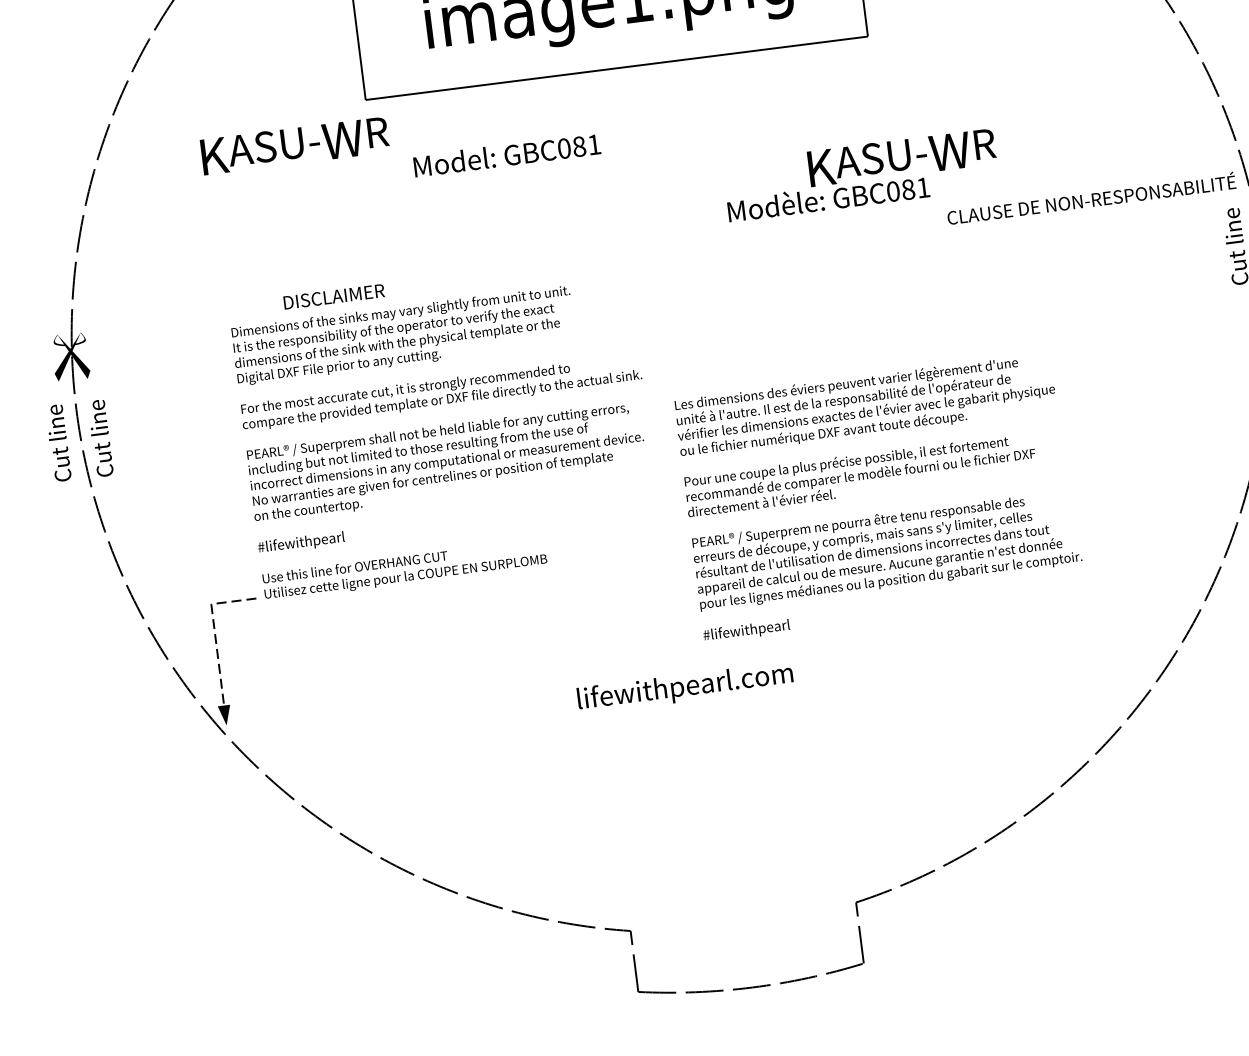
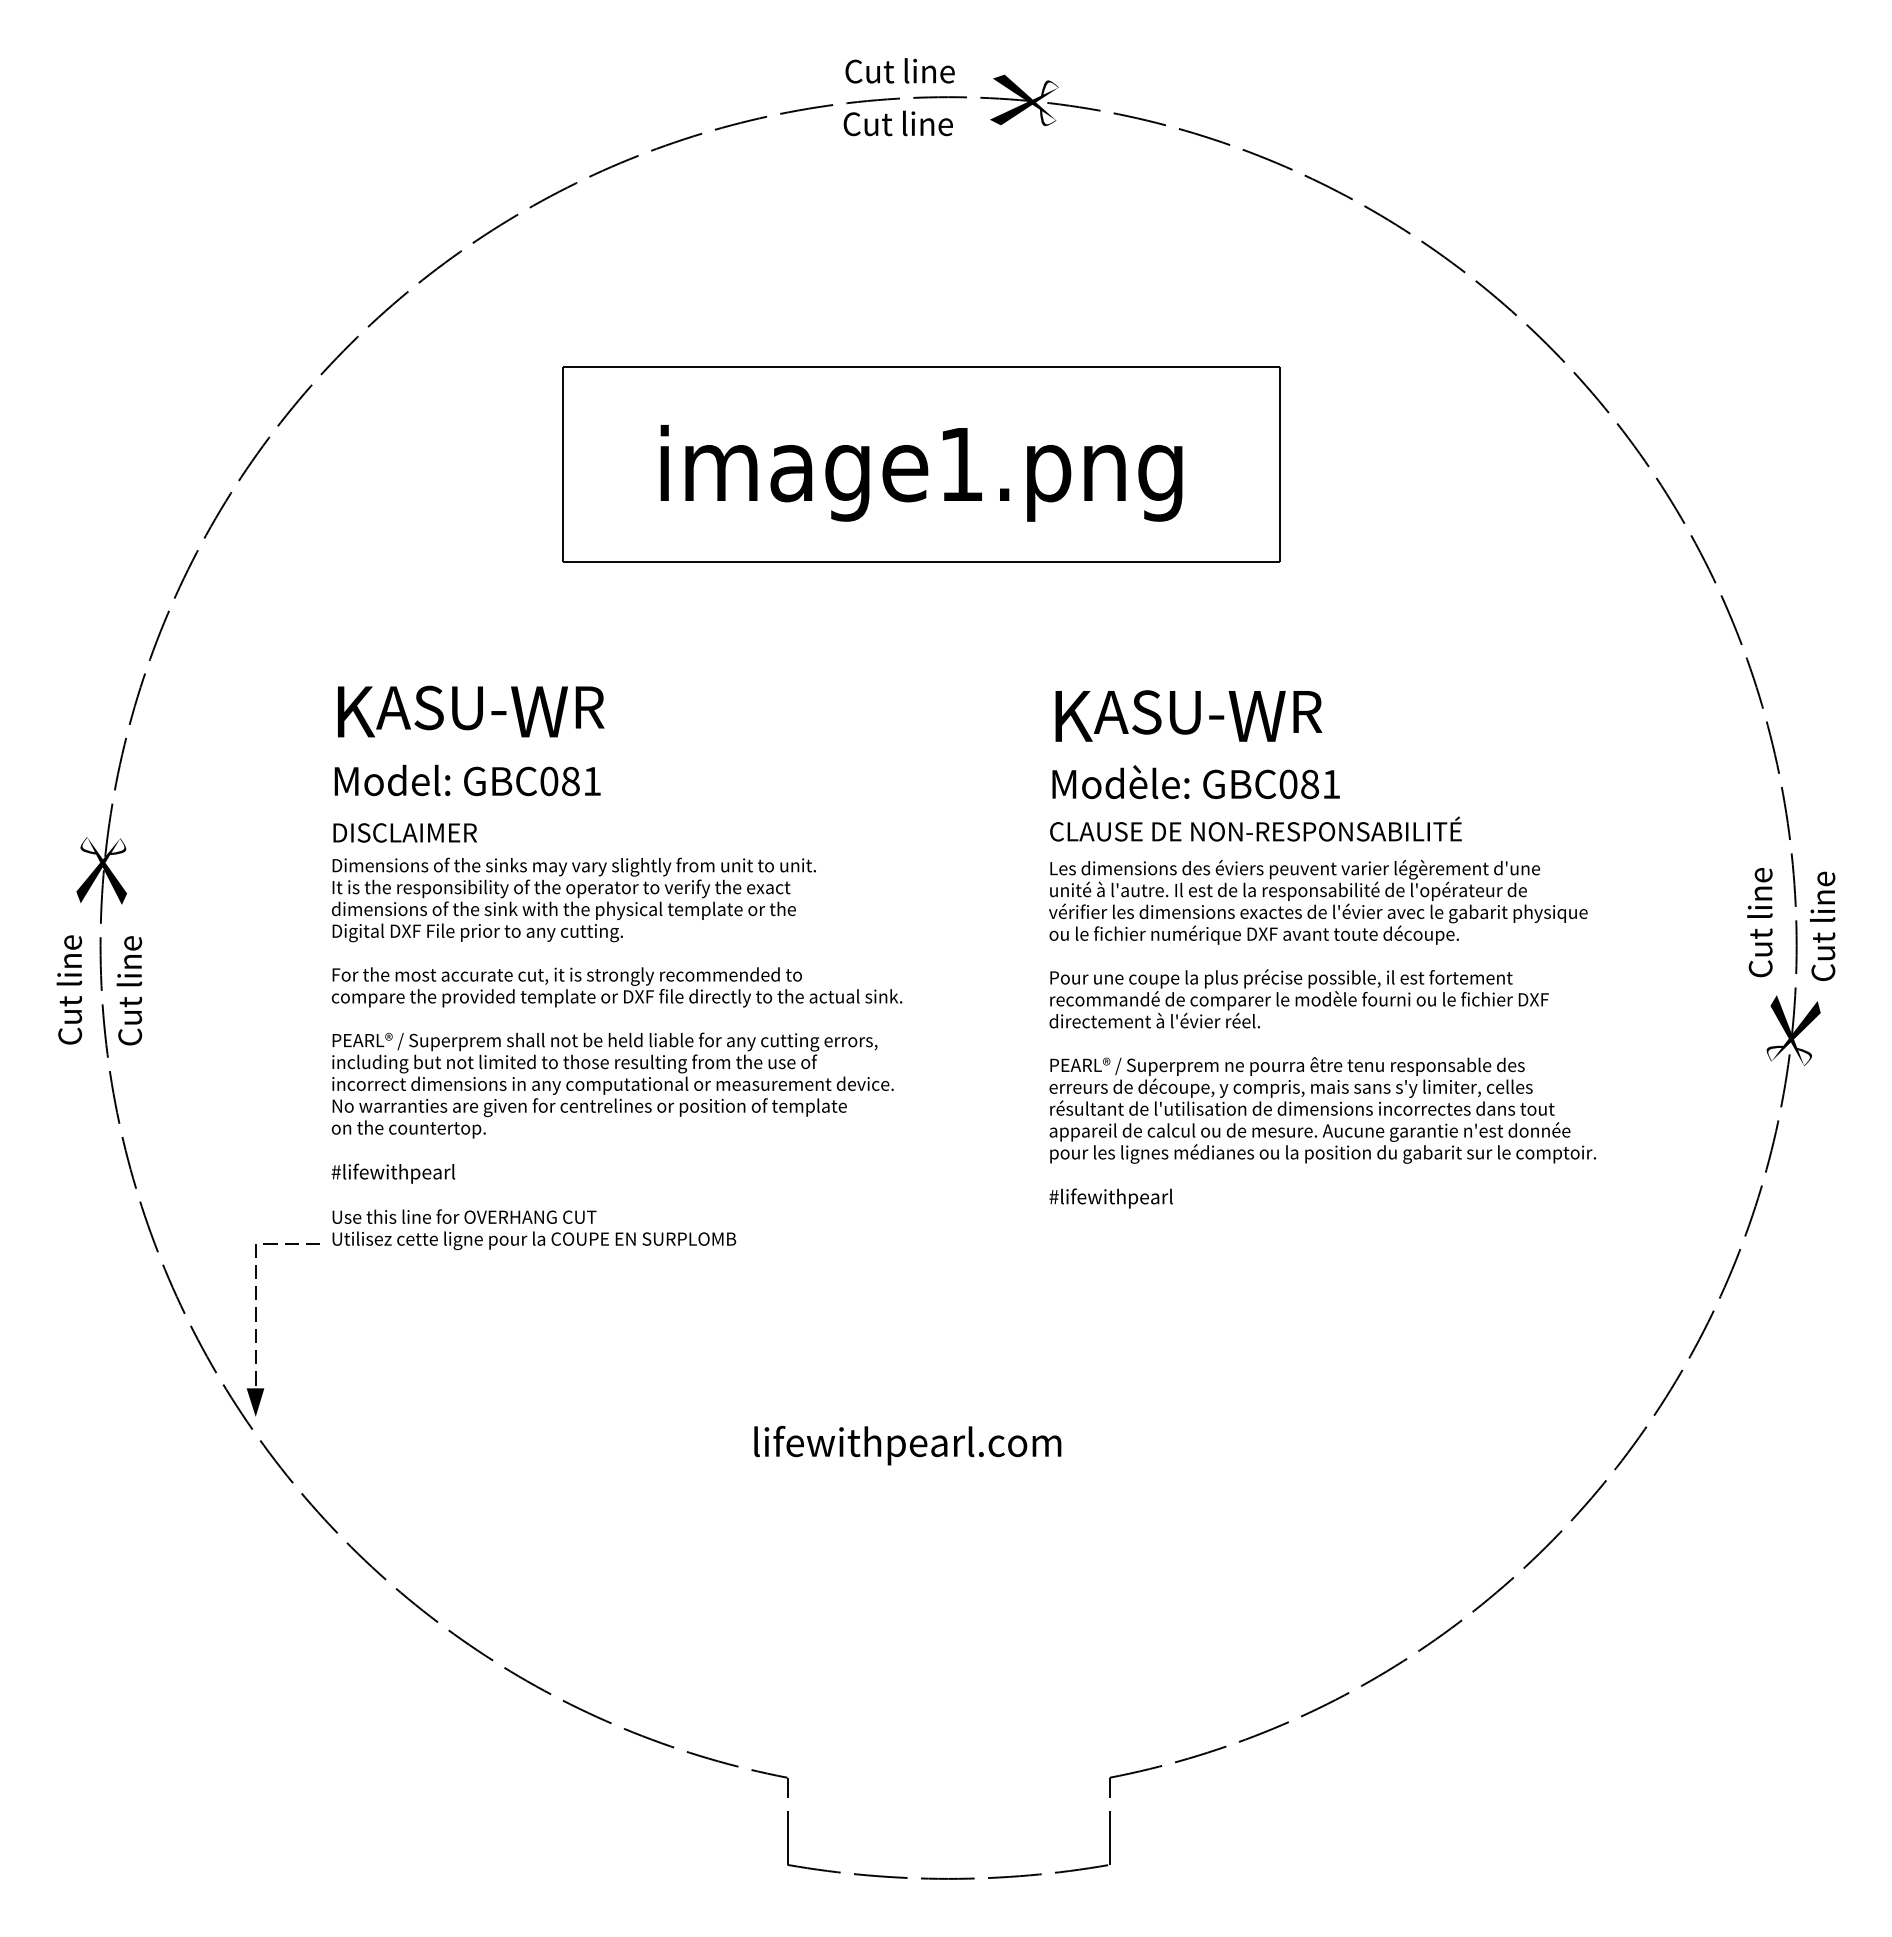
text: (295, 145) -> (471, 711), moved
text: (507, 155) -> (467, 780), moved
text: (901, 157) -> (1188, 715), moved
text: (1091, 197) -> (1255, 828), moved
text: (333, 296) -> (404, 832), moved
text: (880, 496) -> (1322, 1033), moved

